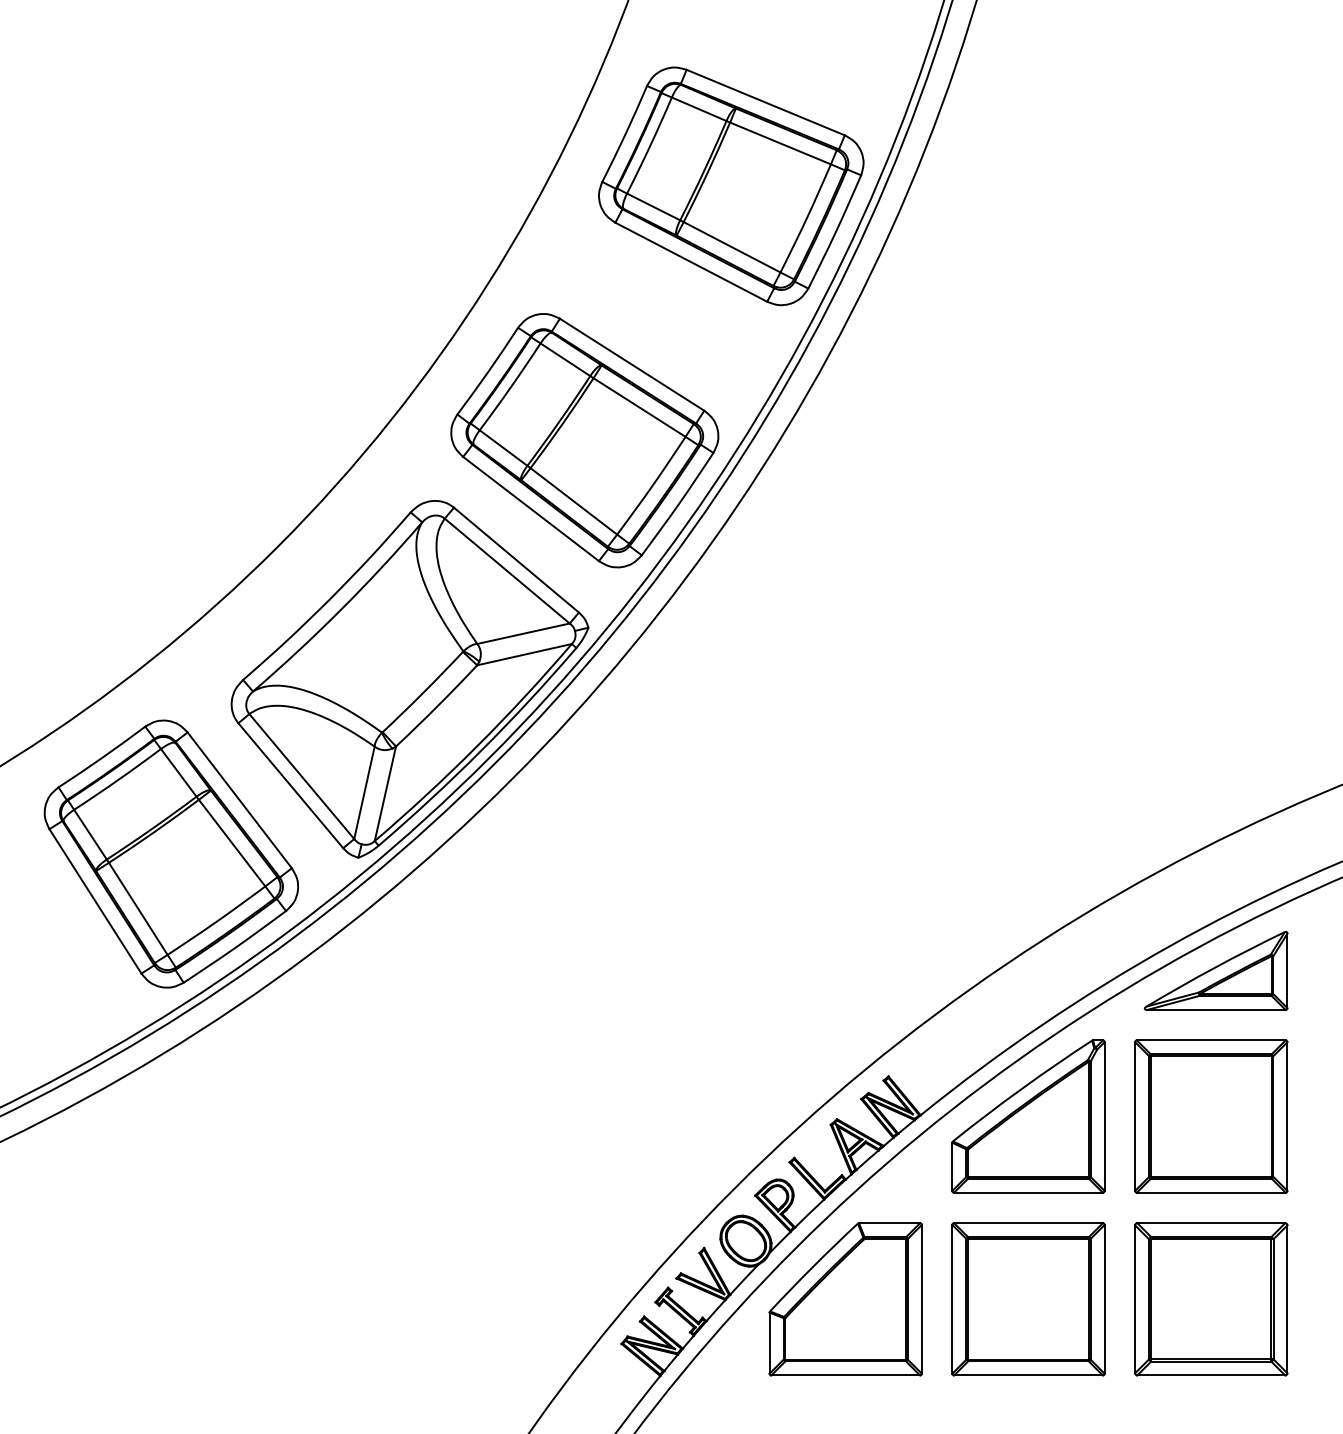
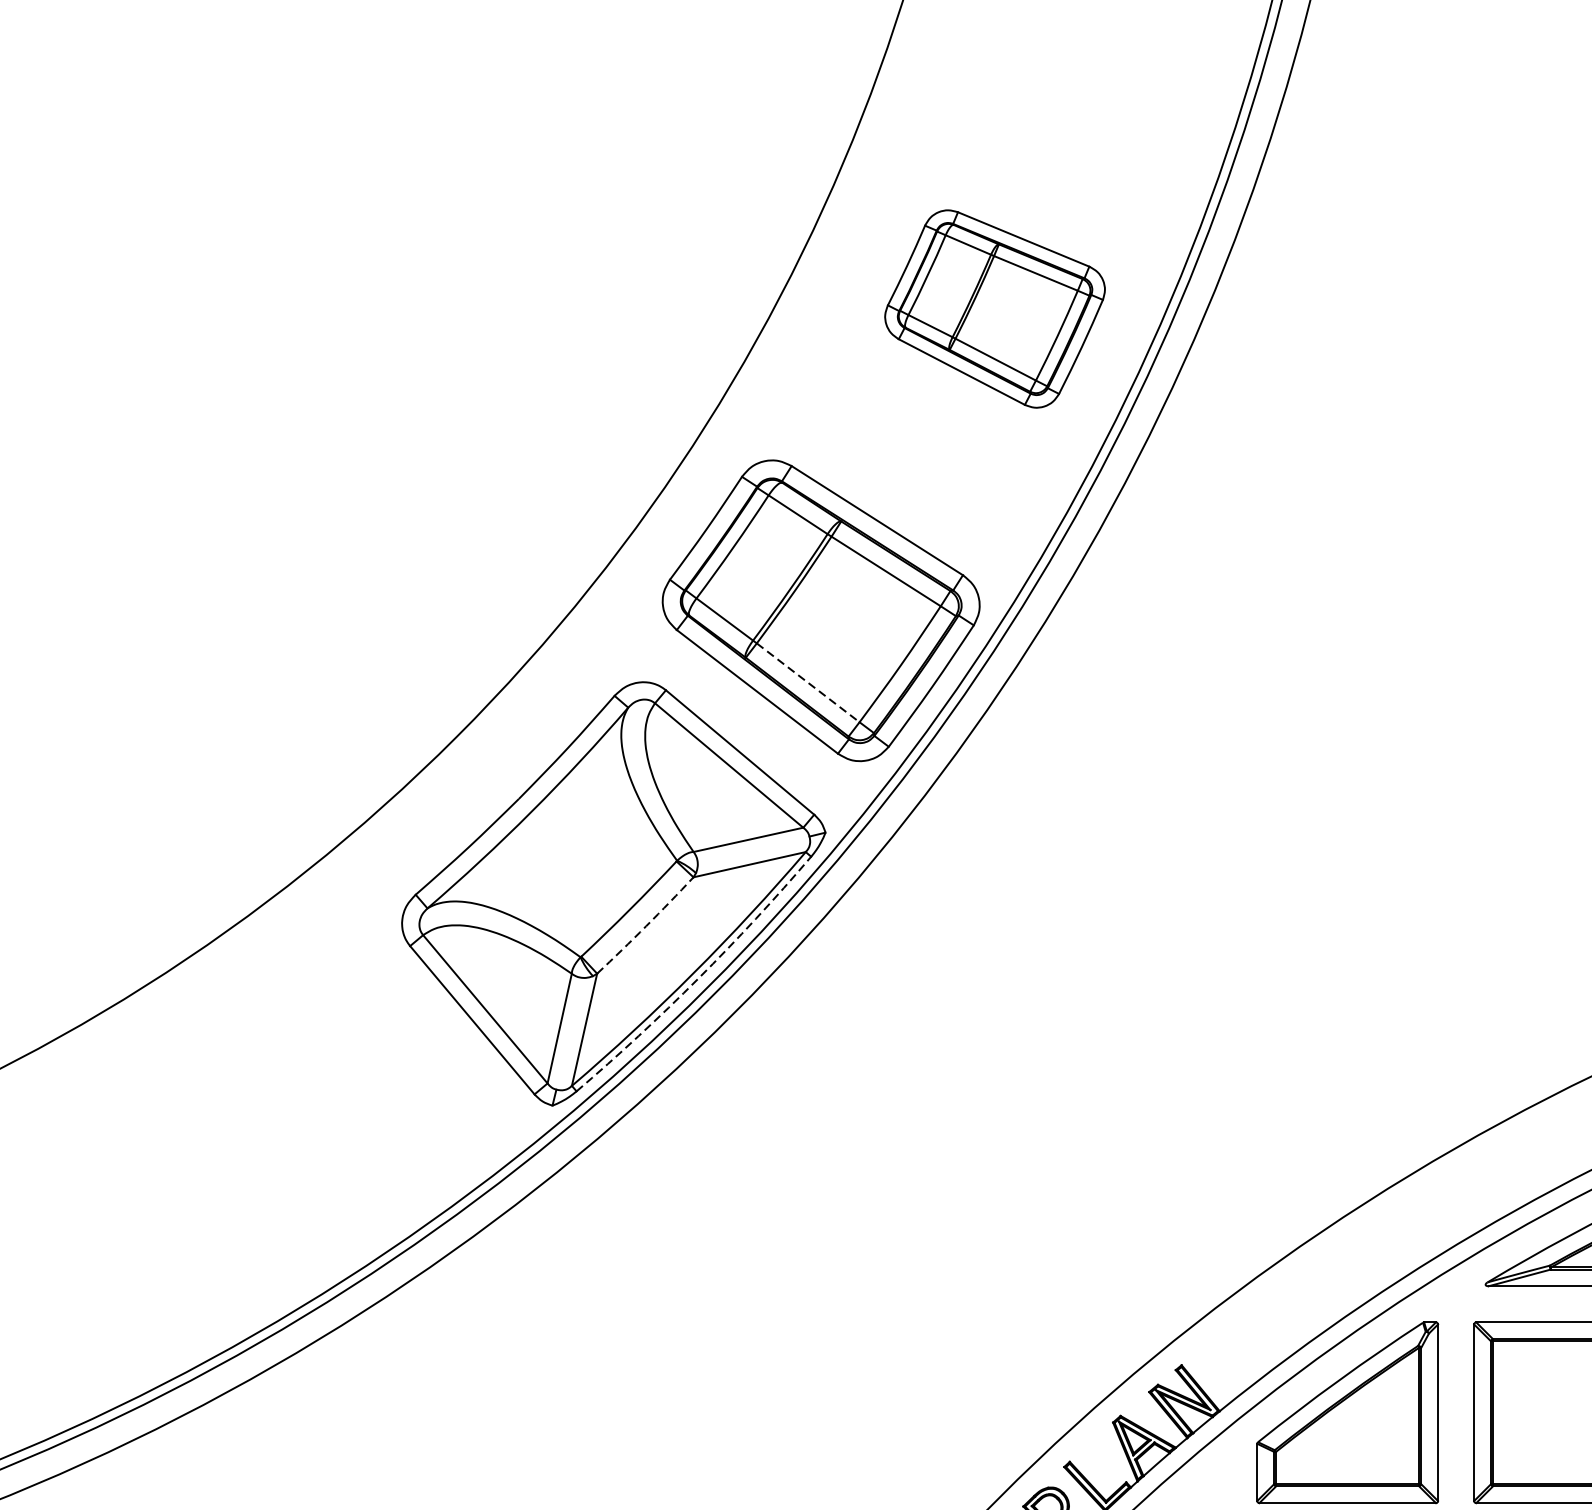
part: (731, 186) -> (995, 309), size x0.7
line: (573, 501) -> (807, 682), solid -> dashed
arc: (437, 706) -> (646, 926), solid -> dashed
arc: (481, 750) -> (698, 978), solid -> dashed
part: (171, 853) -> (330, 1100), removed

